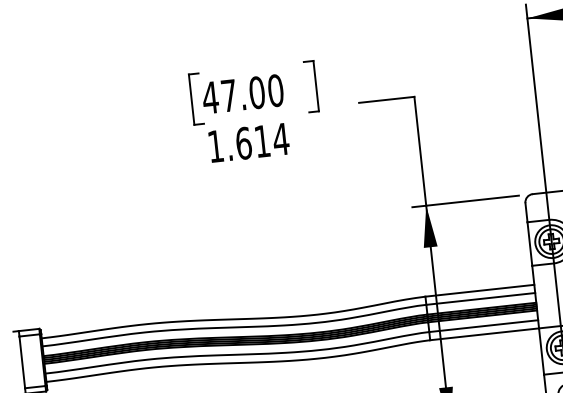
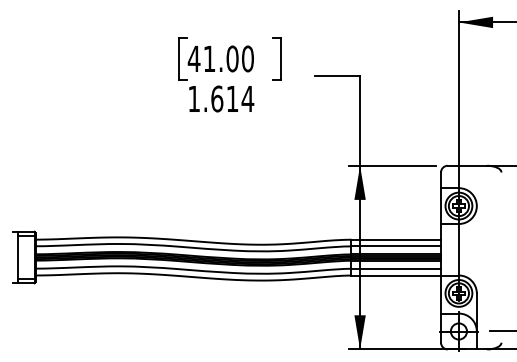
text: (229, 95) -> (209, 58), 47.00 -> 41.00

